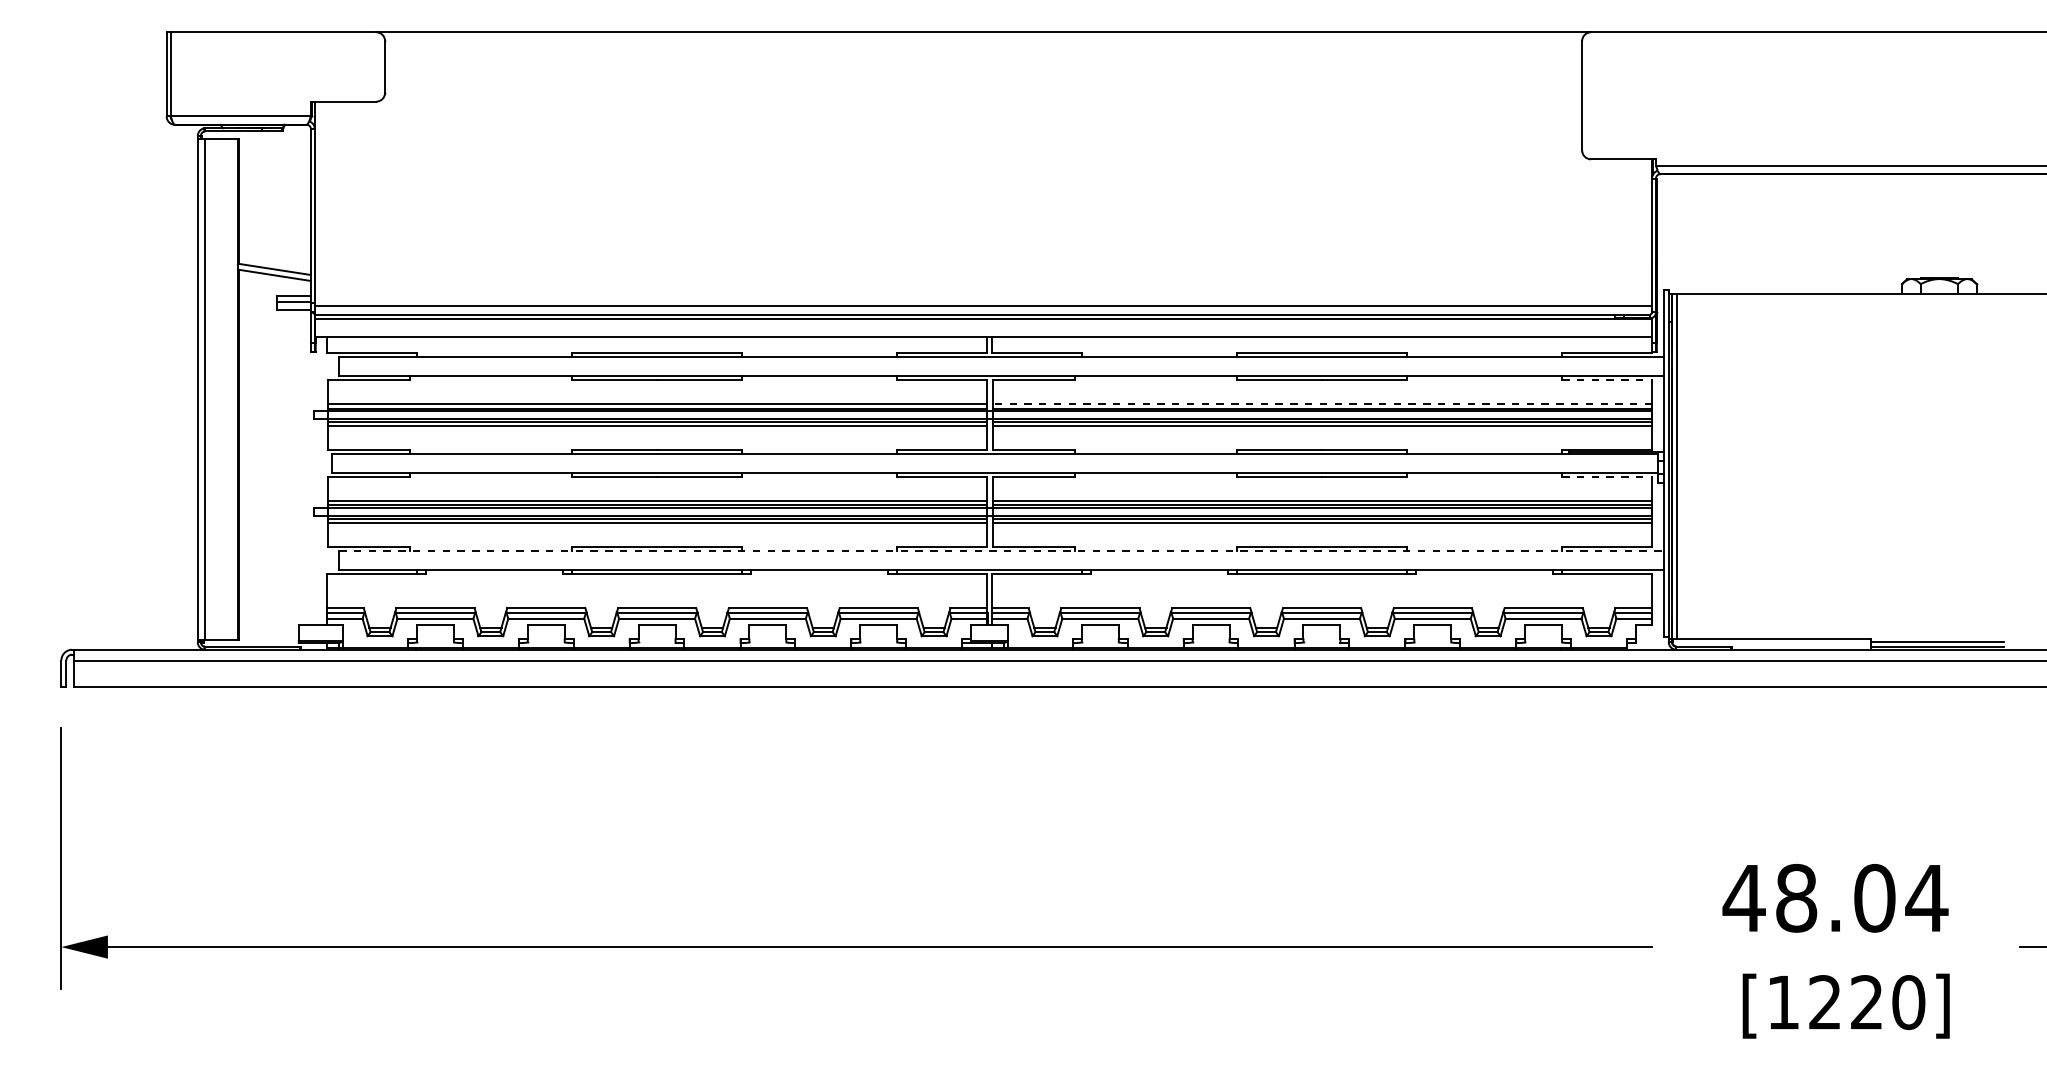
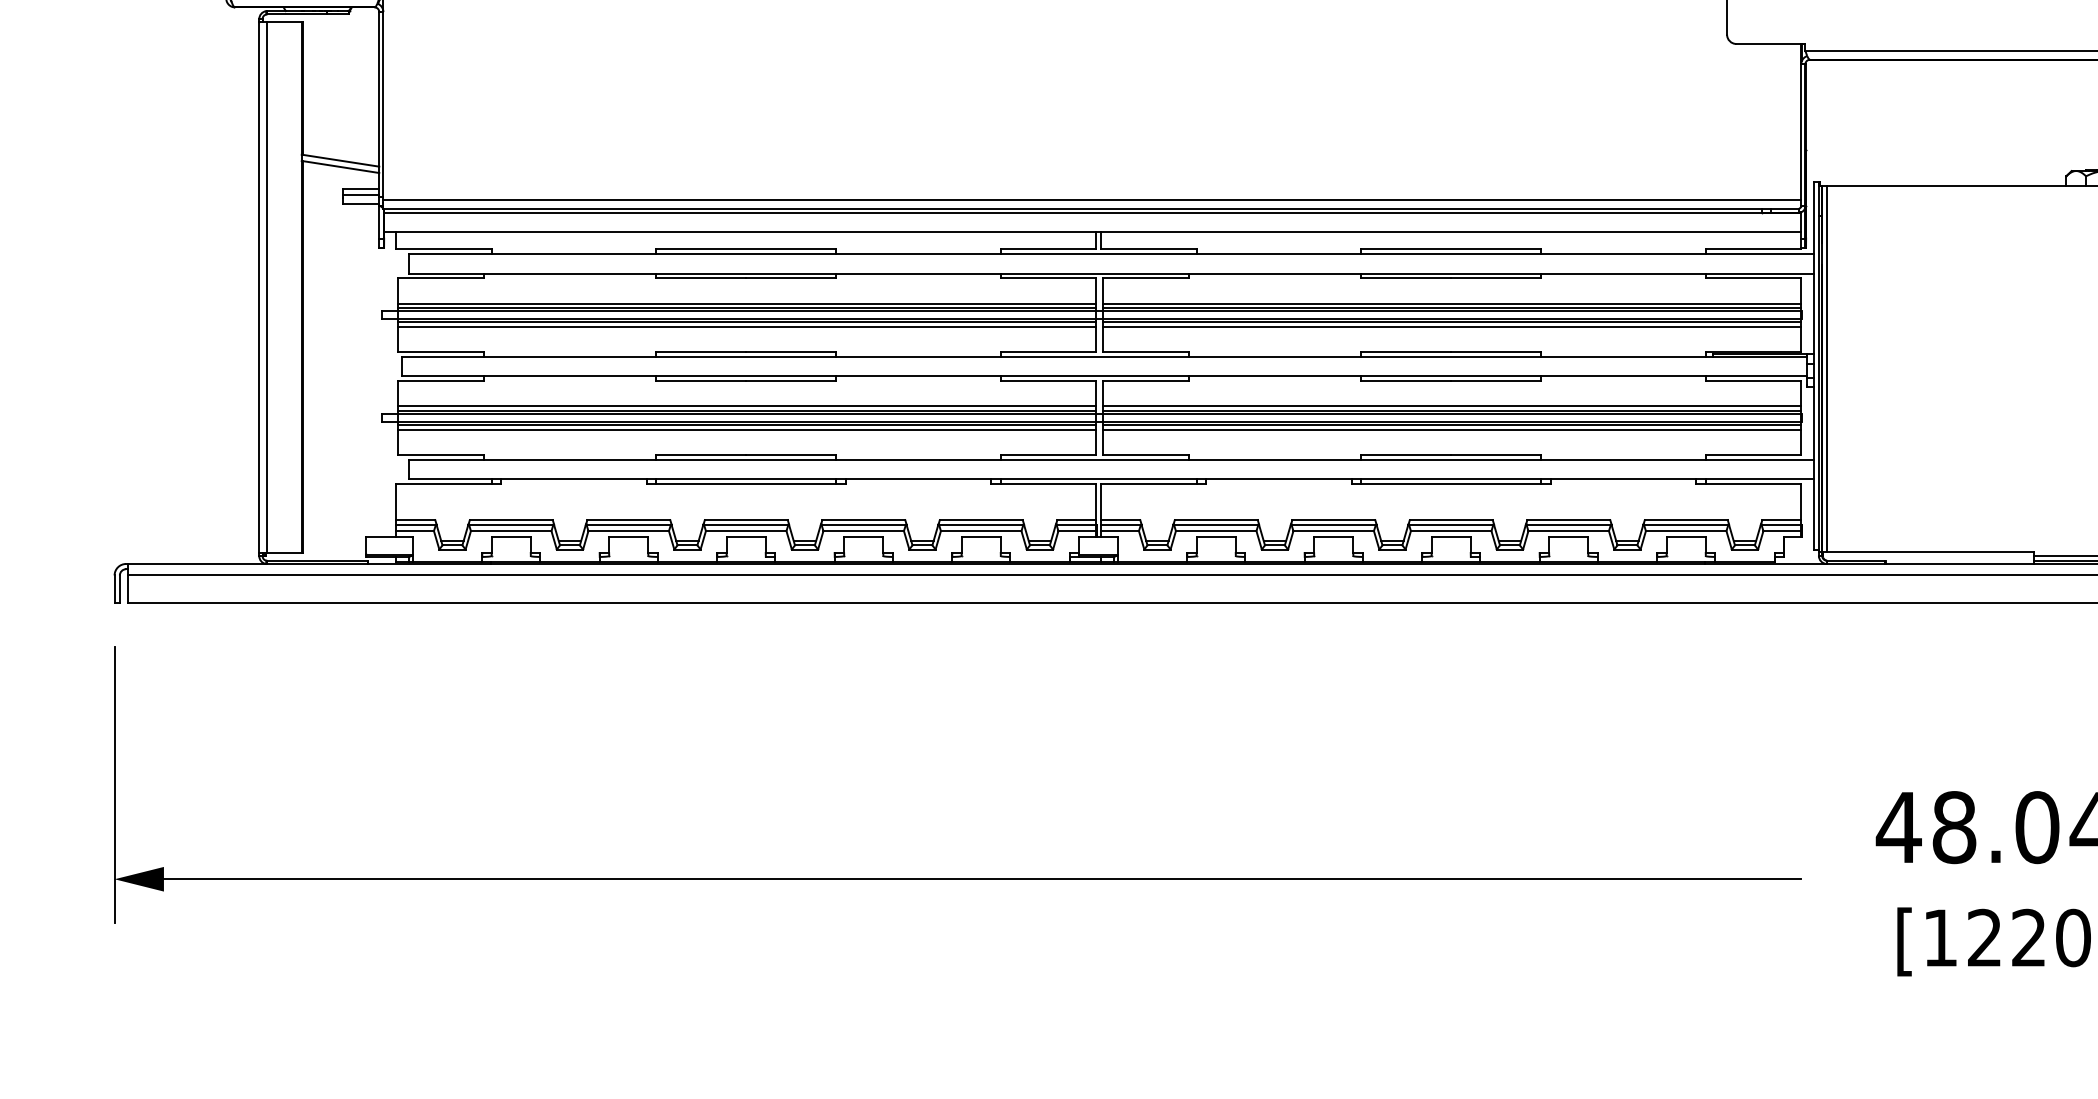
line: (1607, 380) -> (1753, 278), dashed -> solid
line: (1322, 404) -> (1451, 303), dashed -> solid
line: (1607, 477) -> (1753, 381), dashed -> solid
line: (1001, 551) -> (1111, 459), dashed -> solid

